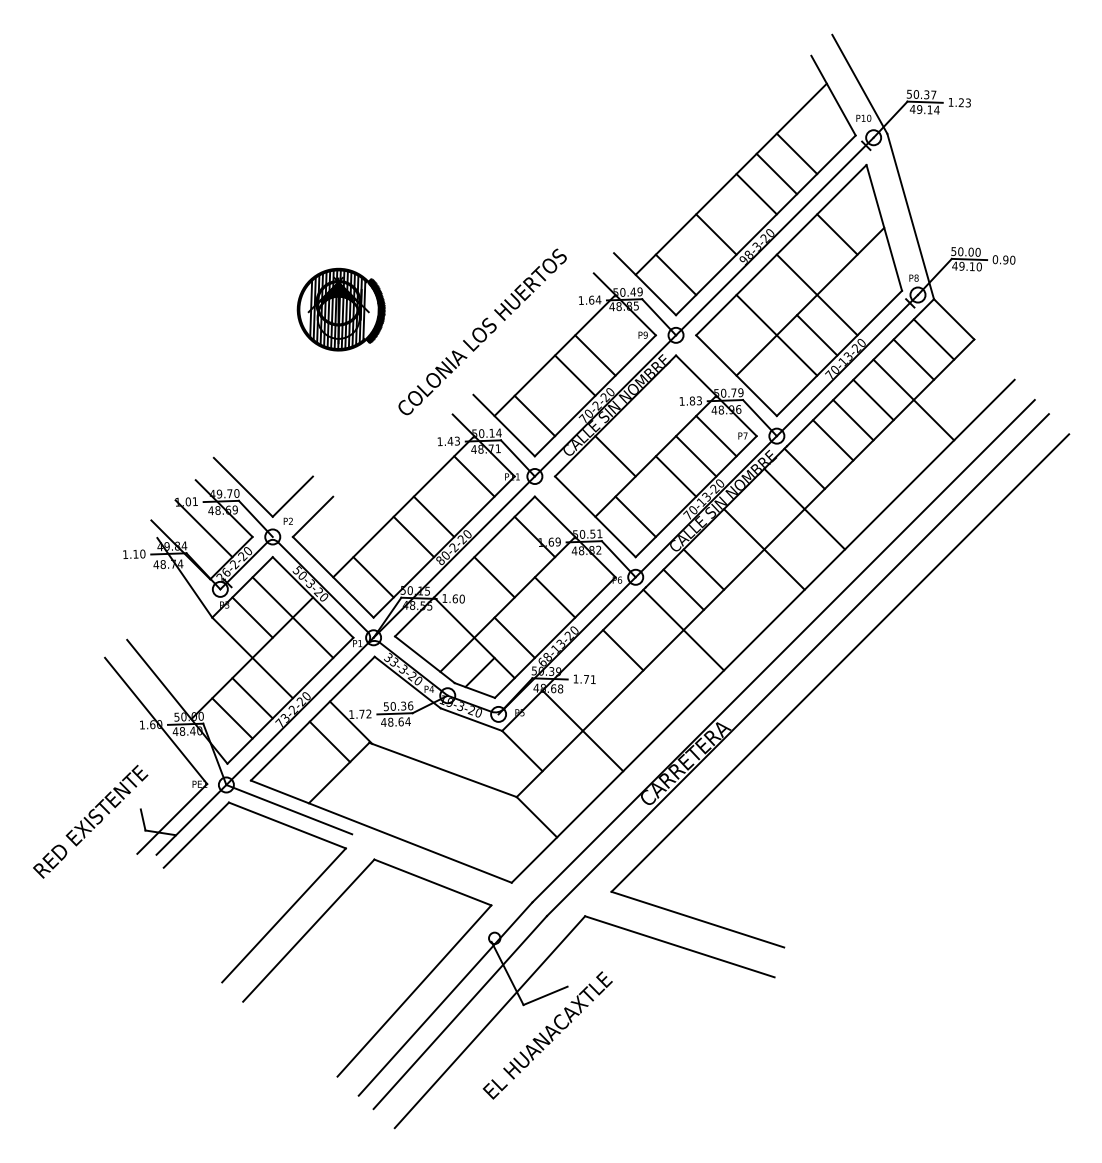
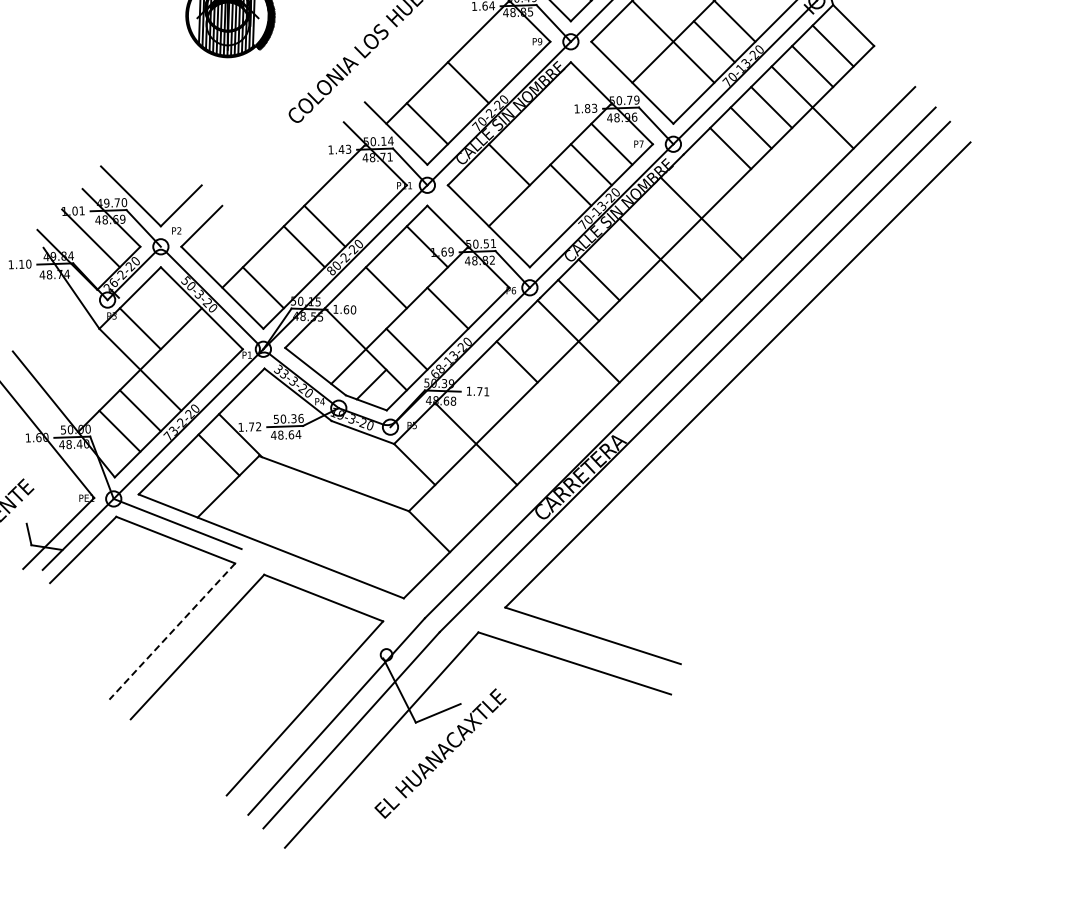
line: (595, 355) -> (489, 62), removed
line: (804, 468) -> (701, 177), removed
line: (474, 476) -> (365, 185), removed
line: (635, 516) -> (529, 225), removed
line: (292, 617) -> (180, 328), removed
line: (283, 915) -> (171, 631), solid -> dashed

